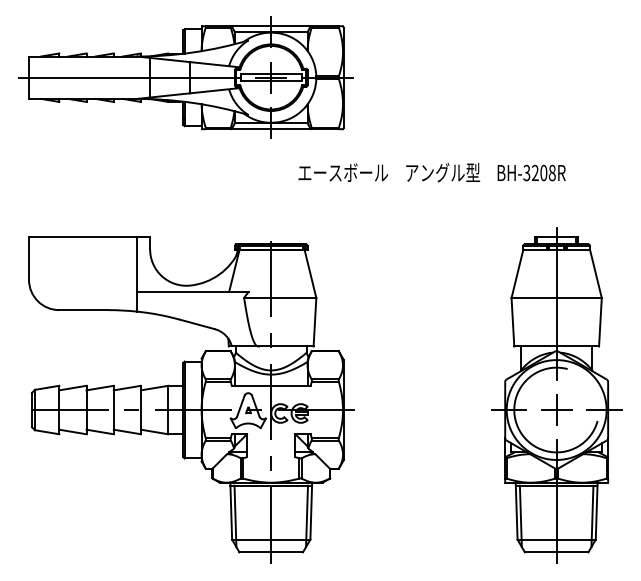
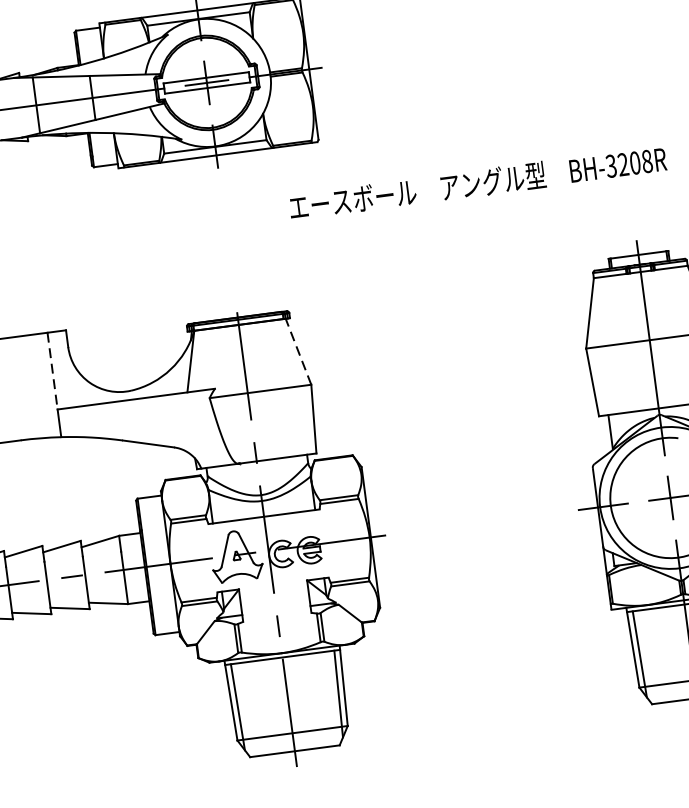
text: (431, 172) -> (476, 183), moved
line: (136, 265) -> (52, 372), solid -> dashed
line: (310, 273) -> (298, 351), solid -> dashed

